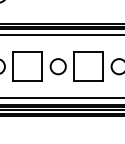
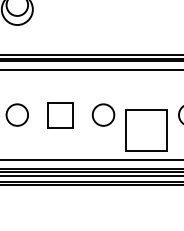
part: (27, 66) -> (60, 115), size x0.6
part: (88, 66) -> (146, 130), moved

